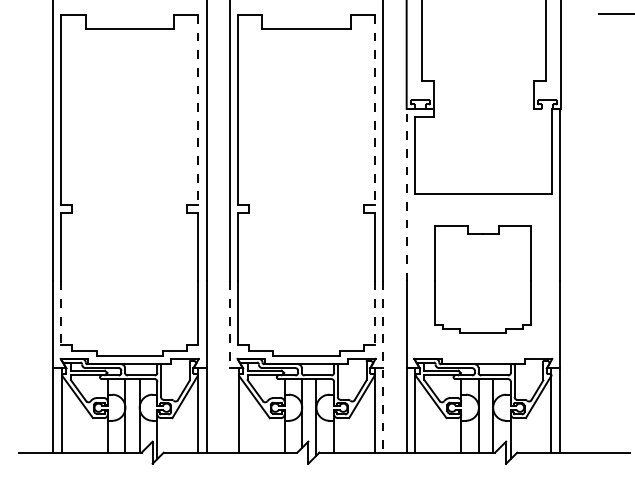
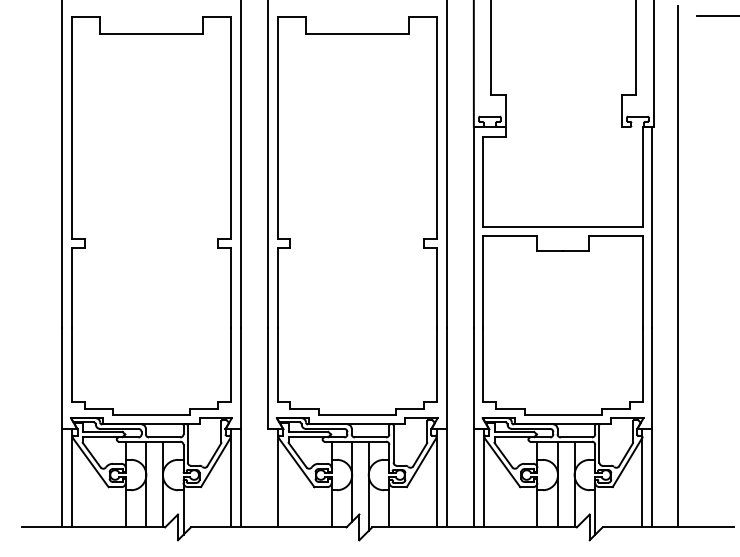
line: (198, 110) -> (231, 128), dashed -> solid
line: (375, 110) -> (437, 128), dashed -> solid
line: (406, 194) -> (473, 226), dashed -> solid
line: (581, 228) -> (677, 266), added
part: (482, 279) -> (562, 325), size x1.43
line: (61, 313) -> (71, 365), dashed -> solid
line: (375, 313) -> (437, 365), dashed -> solid
line: (230, 324) -> (268, 378), dashed -> solid
line: (383, 366) -> (446, 427), dashed -> solid

